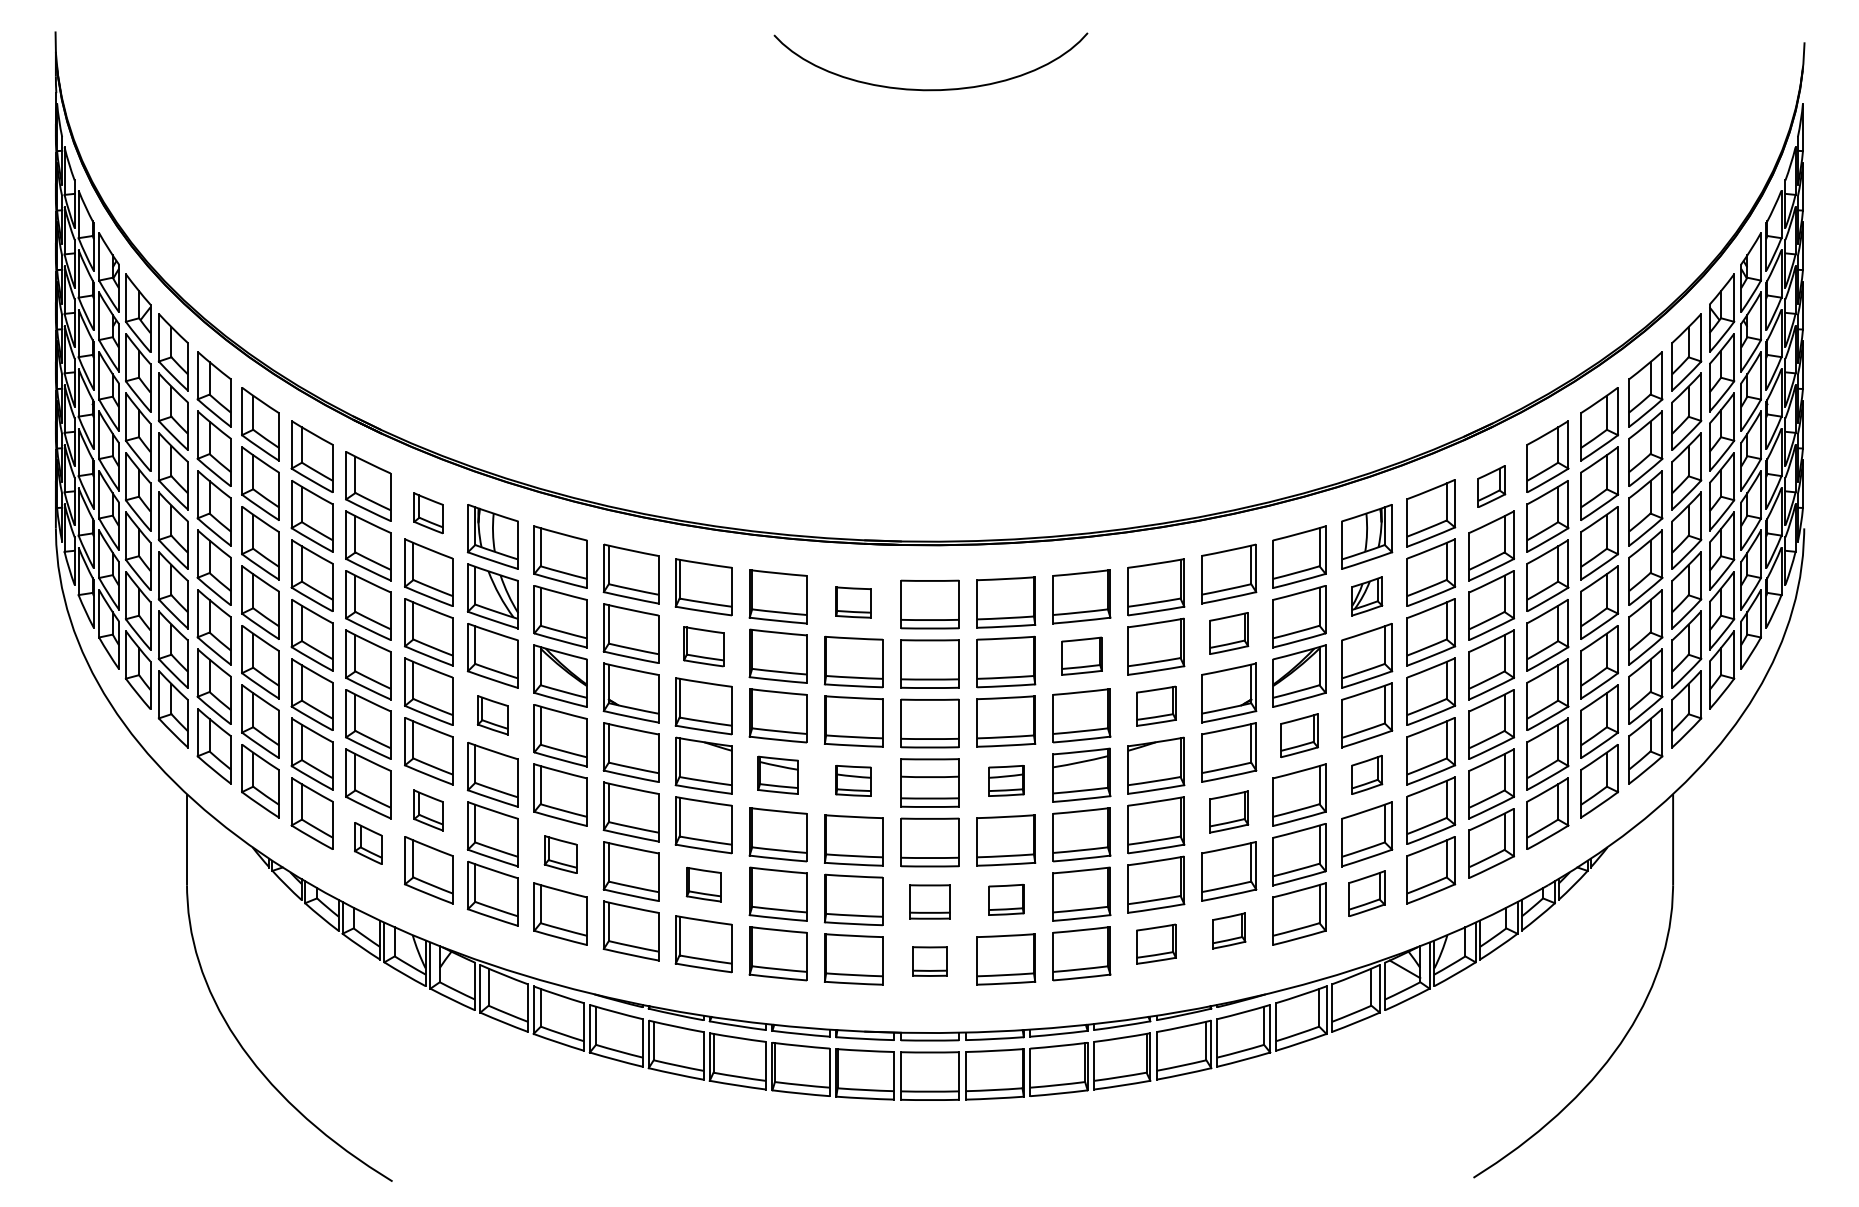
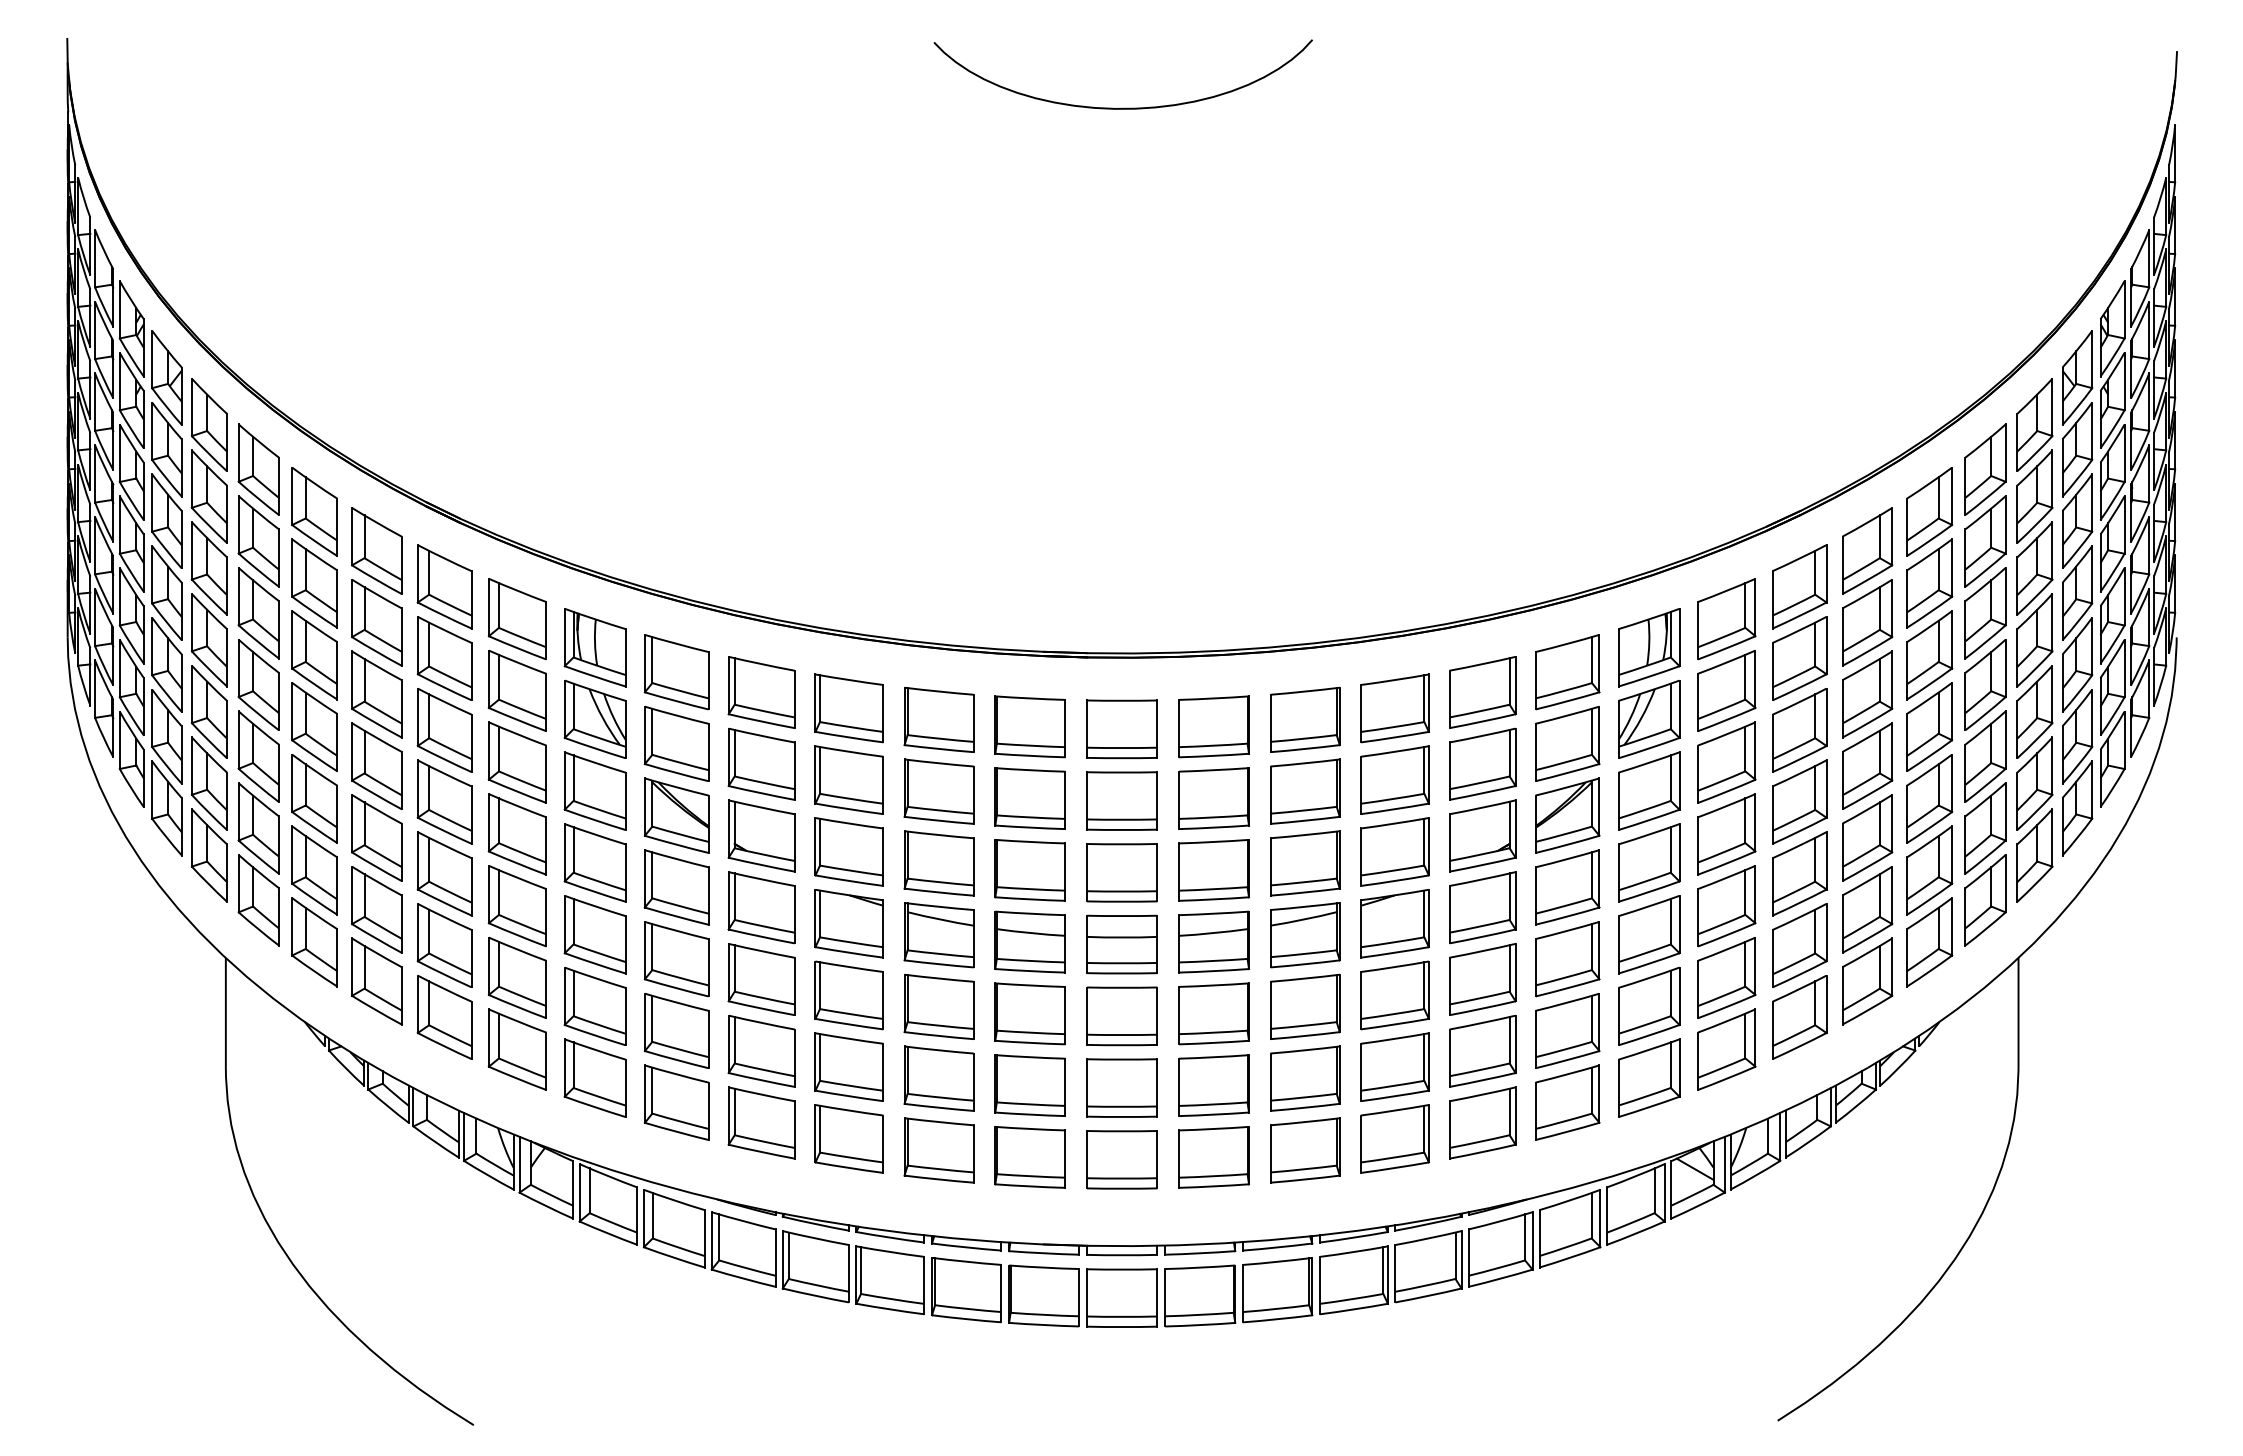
part: (1491, 486) -> (1799, 586), size x1.67
part: (427, 513) -> (516, 619), size x1.67
part: (1367, 596) -> (1649, 719), size x1.67
part: (853, 602) -> (1029, 726), size x1.67
part: (1228, 632) -> (1482, 763), size x1.43
part: (703, 646) -> (848, 779), size x1.43
part: (1082, 656) -> (1305, 791), size x1.43
part: (1155, 705) -> (1394, 851), size x1.43
part: (492, 715) -> (594, 862), size x1.67
part: (1299, 735) -> (1567, 887), size x1.43
part: (1367, 774) -> (1649, 934), size x1.67
part: (777, 775) -> (938, 935), size x1.43
part: (853, 780) -> (1029, 941), size x1.67
part: (1005, 780) -> (1213, 941), size x1.67
part: (427, 810) -> (516, 977), size x1.67
part: (1228, 811) -> (1482, 979), size x1.43
part: (368, 843) -> (444, 1017), size x1.67
part: (560, 854) -> (676, 1030), size x1.67
part: (703, 884) -> (848, 1066), size x1.67
part: (1367, 893) -> (1649, 1077), size x1.43
part: (1005, 899) -> (1213, 1085), size x1.67
part: (929, 901) -> (1121, 1087), size x1.43
part: (1228, 930) -> (1482, 1122), size x1.67
part: (1155, 943) -> (1394, 1138), size x1.43
part: (929, 961) -> (1121, 1159), size x1.67

